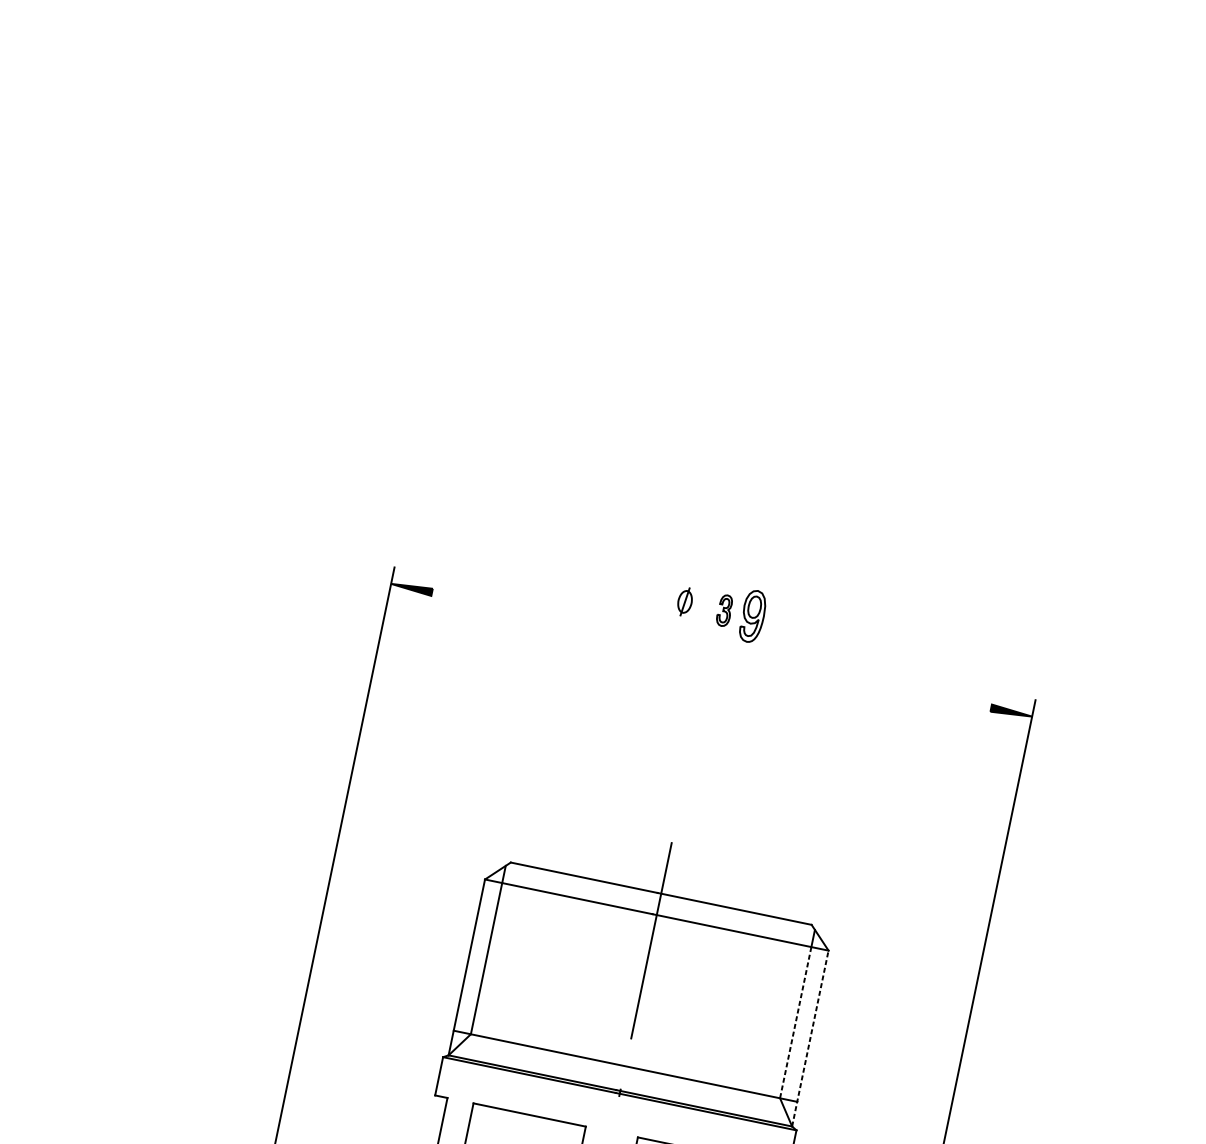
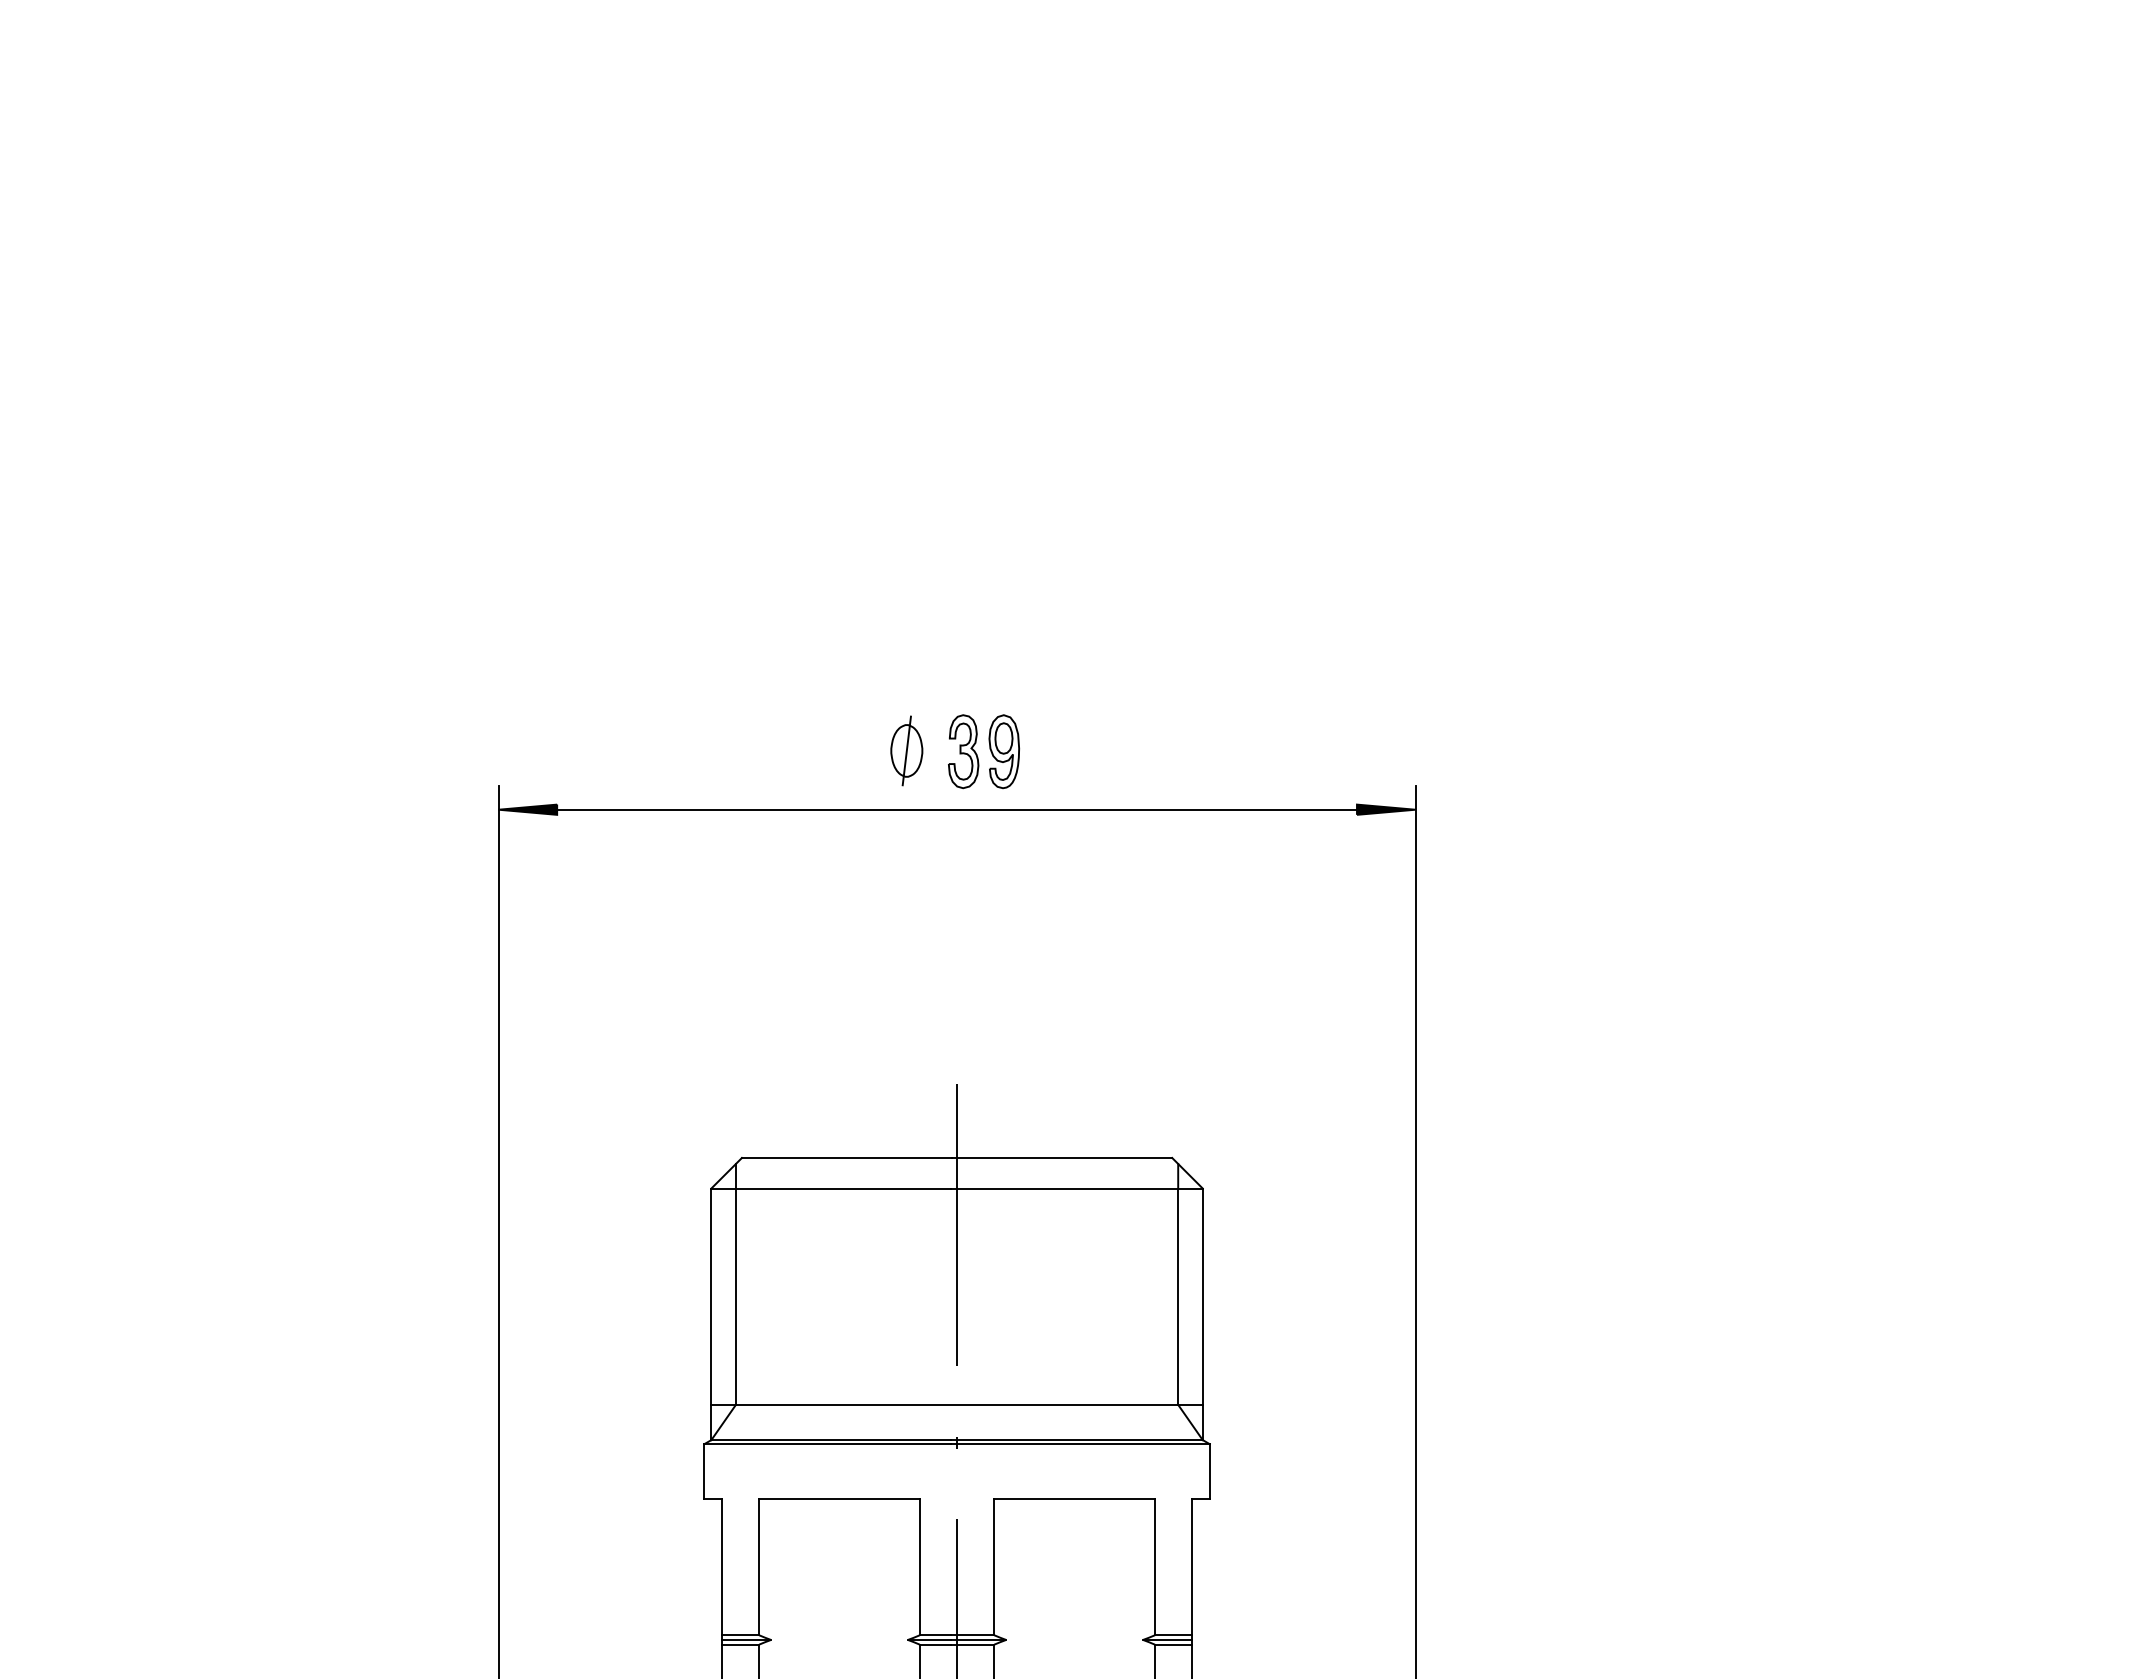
part: (684, 601) -> (906, 750), size x1.67
part: (724, 610) -> (963, 751), size x1.67
line: (711, 650) -> (956, 809), added
line: (795, 1023) -> (1178, 1297), dashed -> solid
line: (810, 1038) -> (1202, 1314), dashed -> solid

